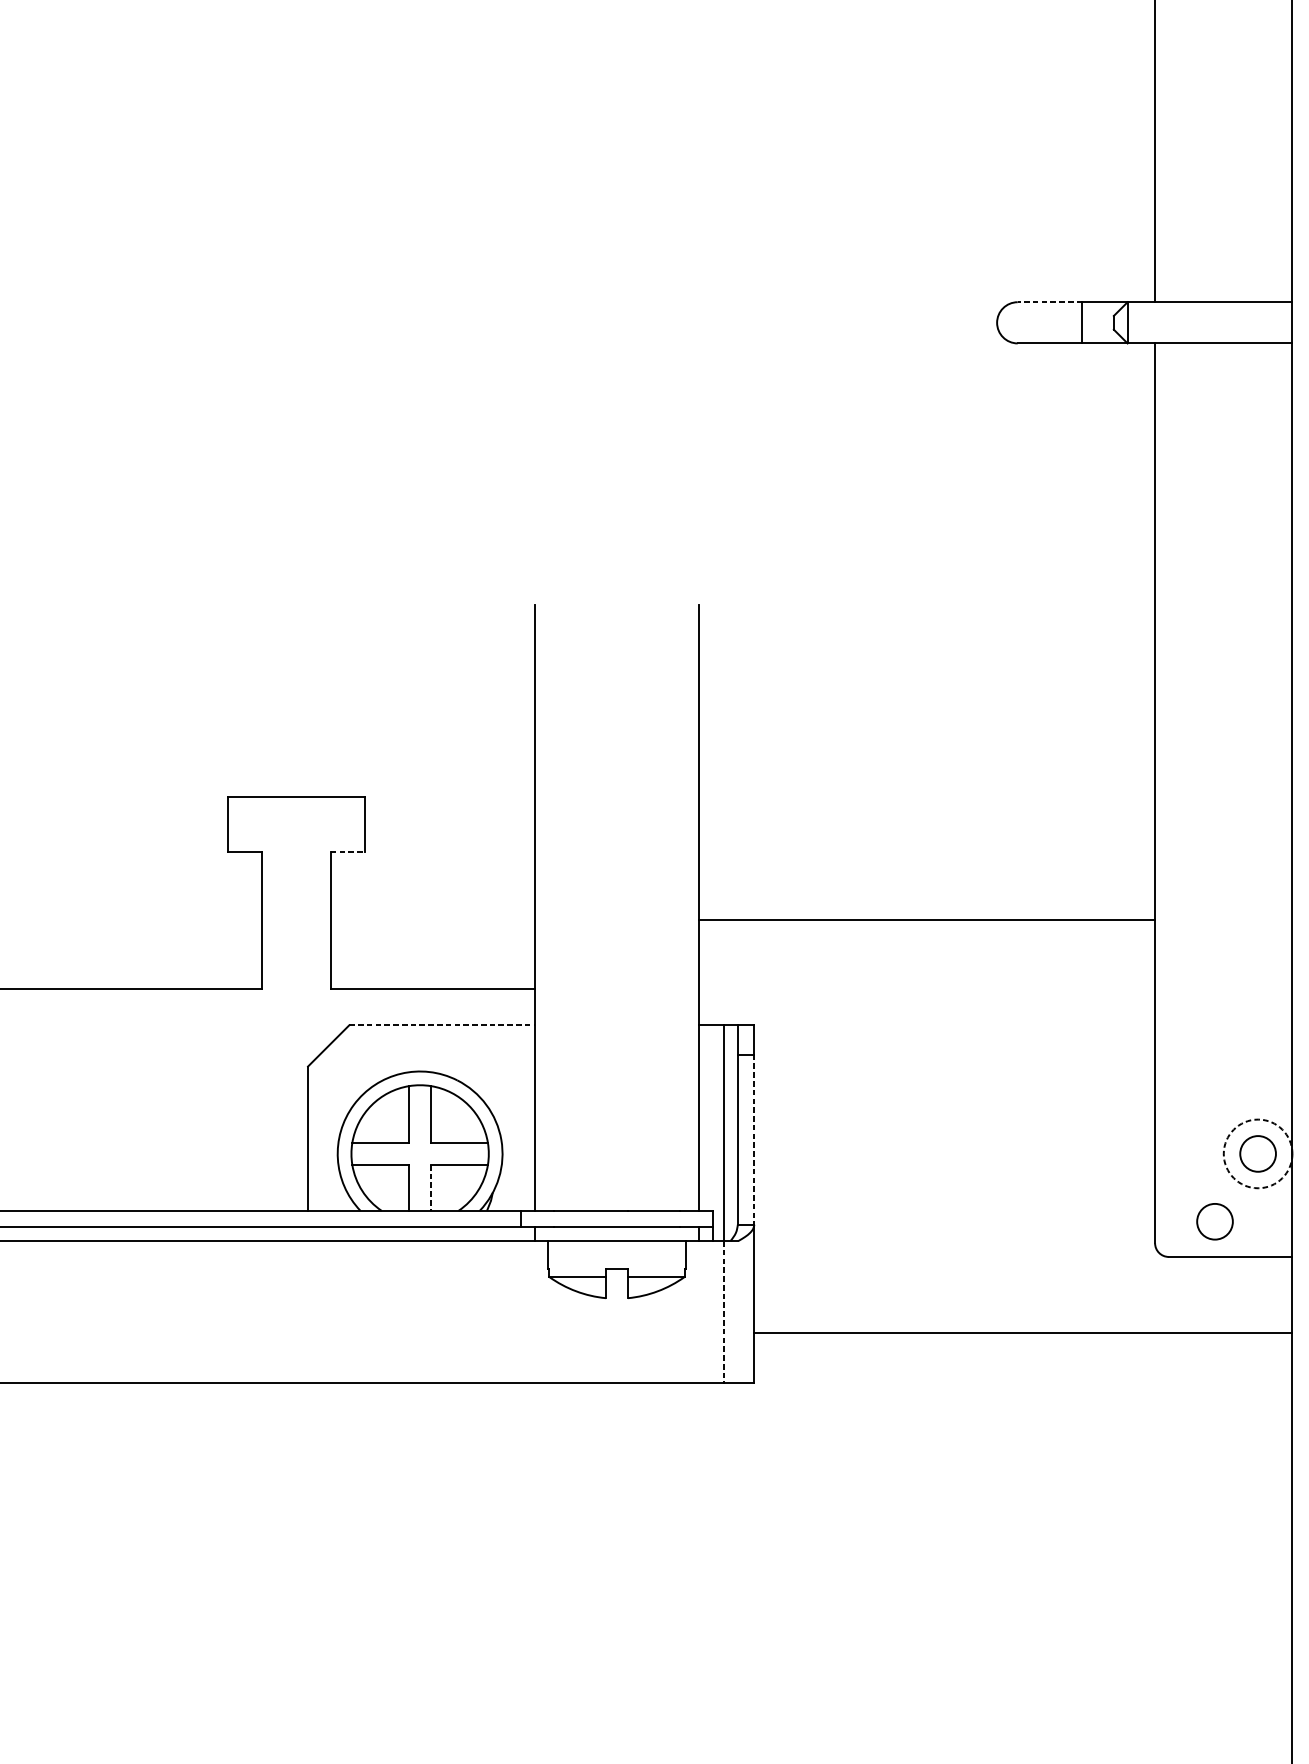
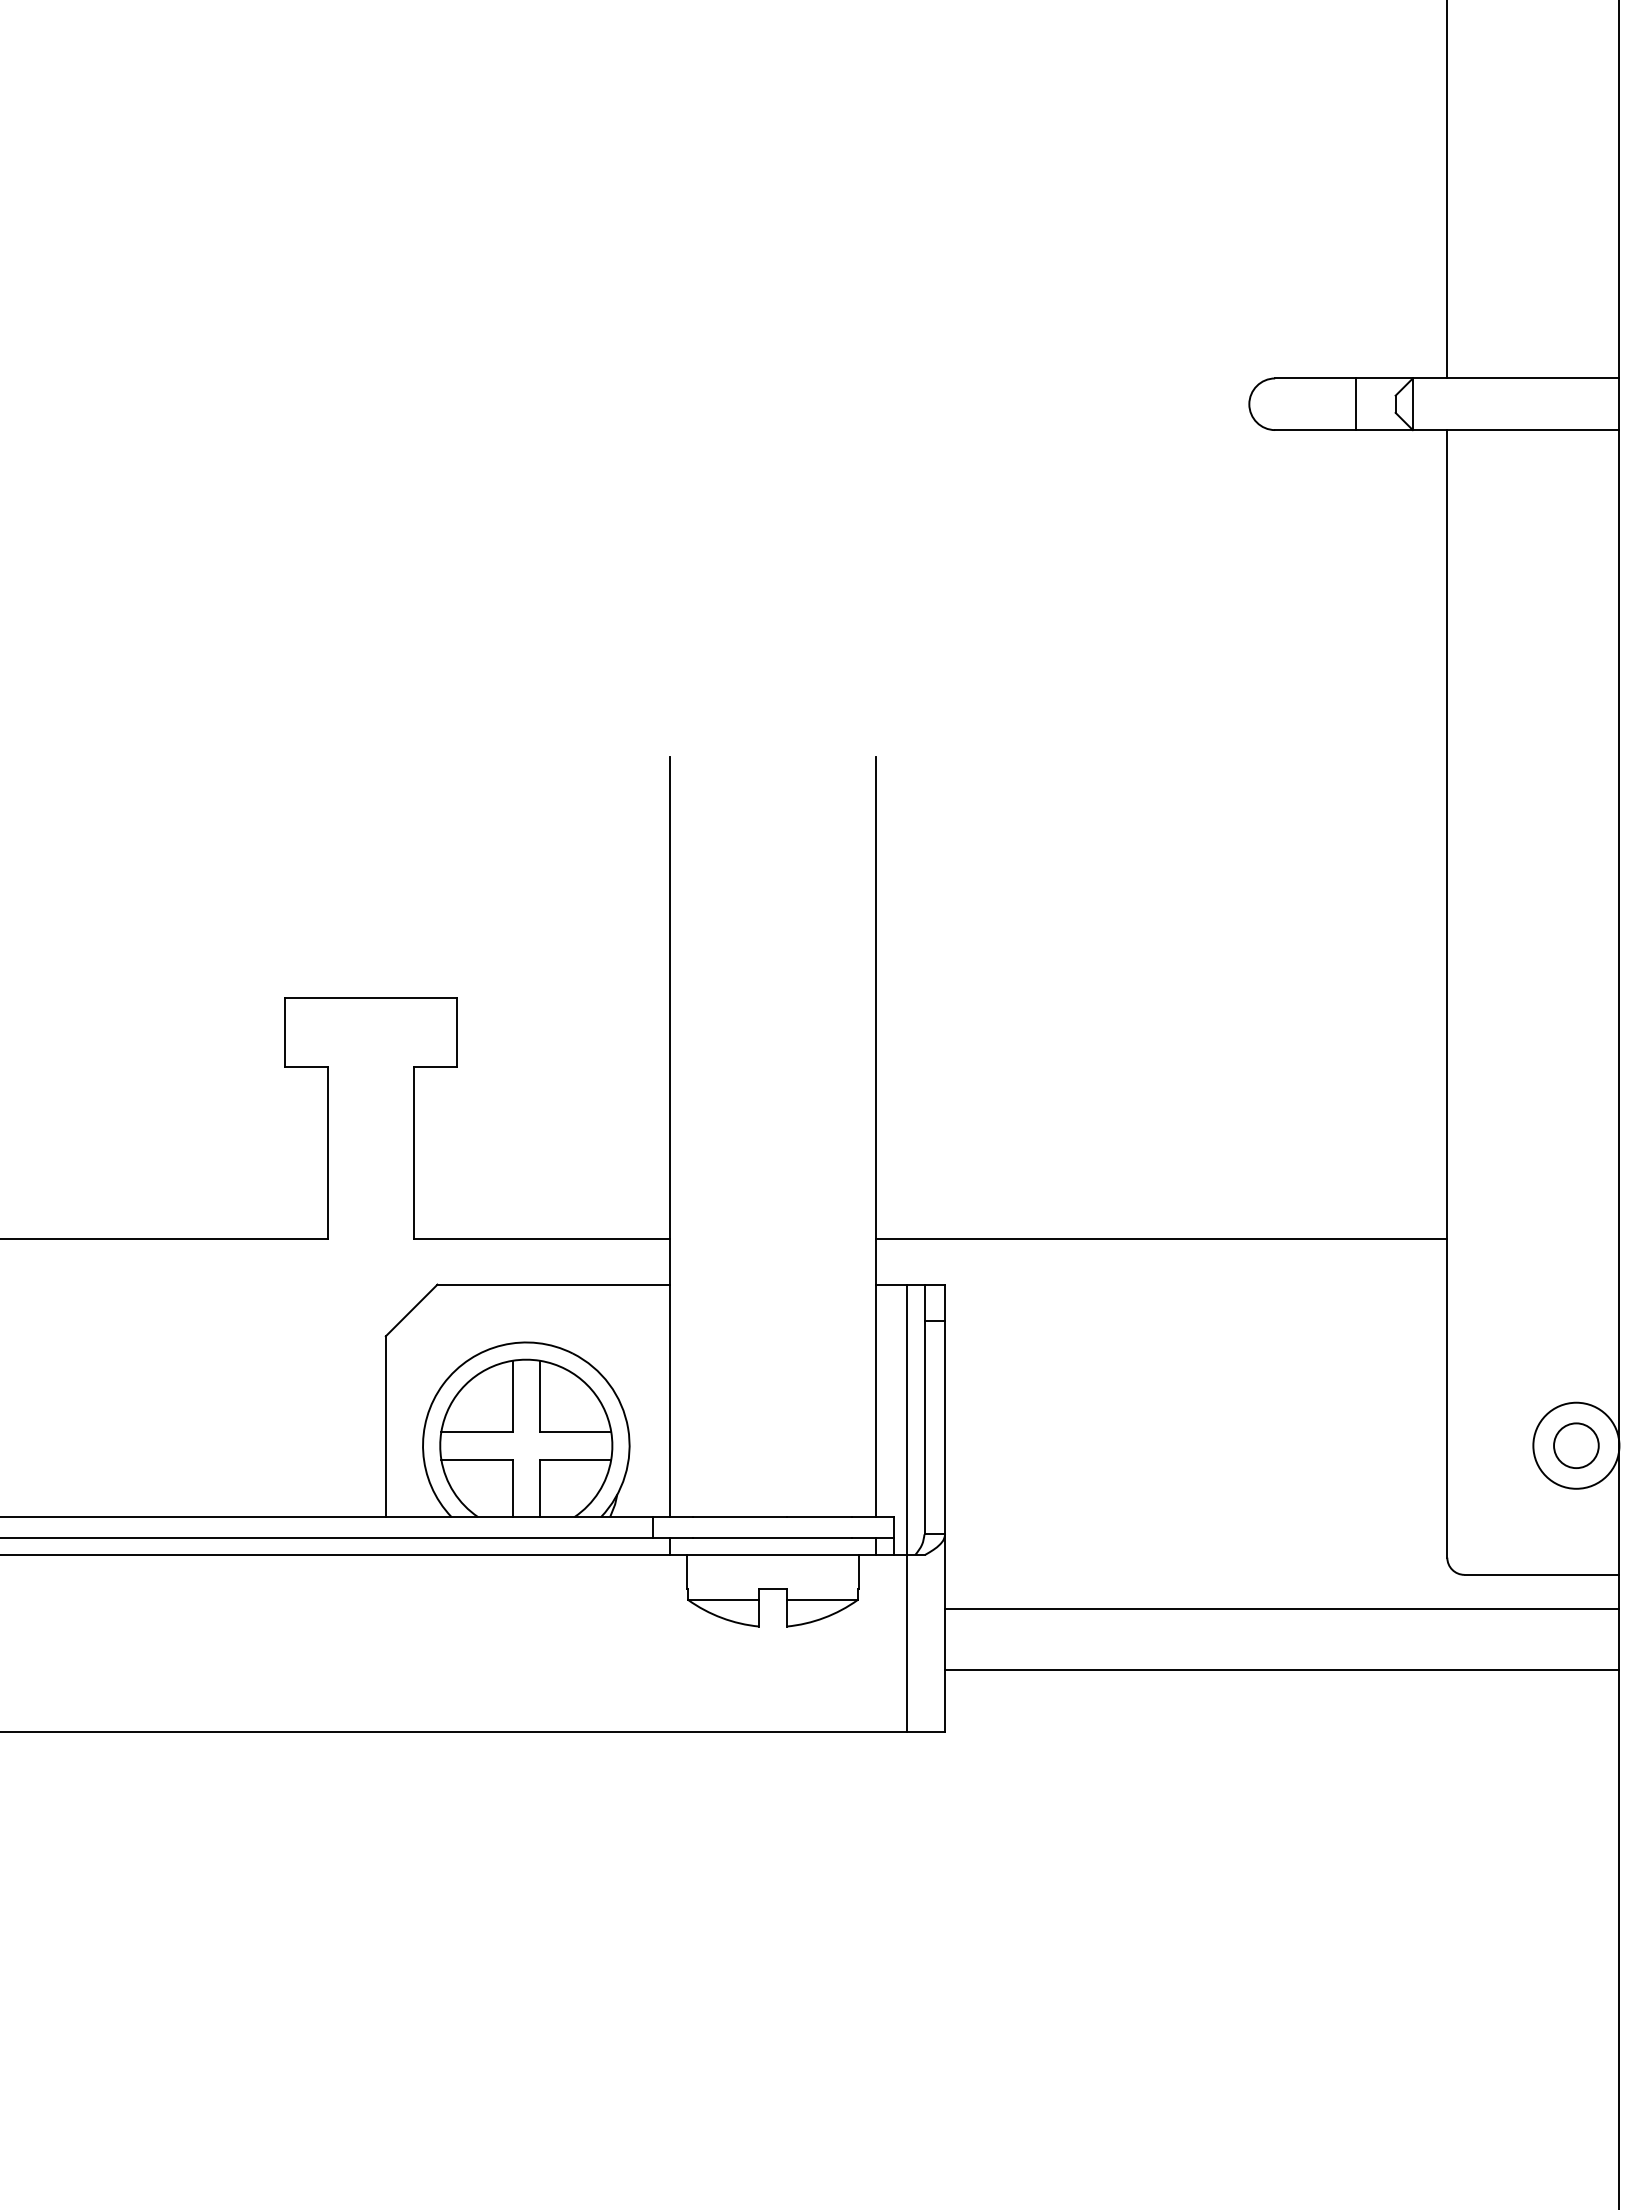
line: (1049, 302) -> (1315, 378), dashed -> solid
line: (347, 852) -> (435, 1067), dashed -> solid
line: (927, 920) -> (1161, 1239), moved
line: (442, 1025) -> (554, 1284), dashed -> solid
line: (754, 1139) -> (945, 1427), dashed -> solid
circle: (1258, 1153) -> (1576, 1445), dashed -> solid
line: (431, 1188) -> (540, 1488), dashed -> solid
circle: (1215, 1221) -> (1522, 1530), removed
line: (1023, 1284) -> (1282, 1609), added
line: (724, 1311) -> (907, 1643), dashed -> solid

